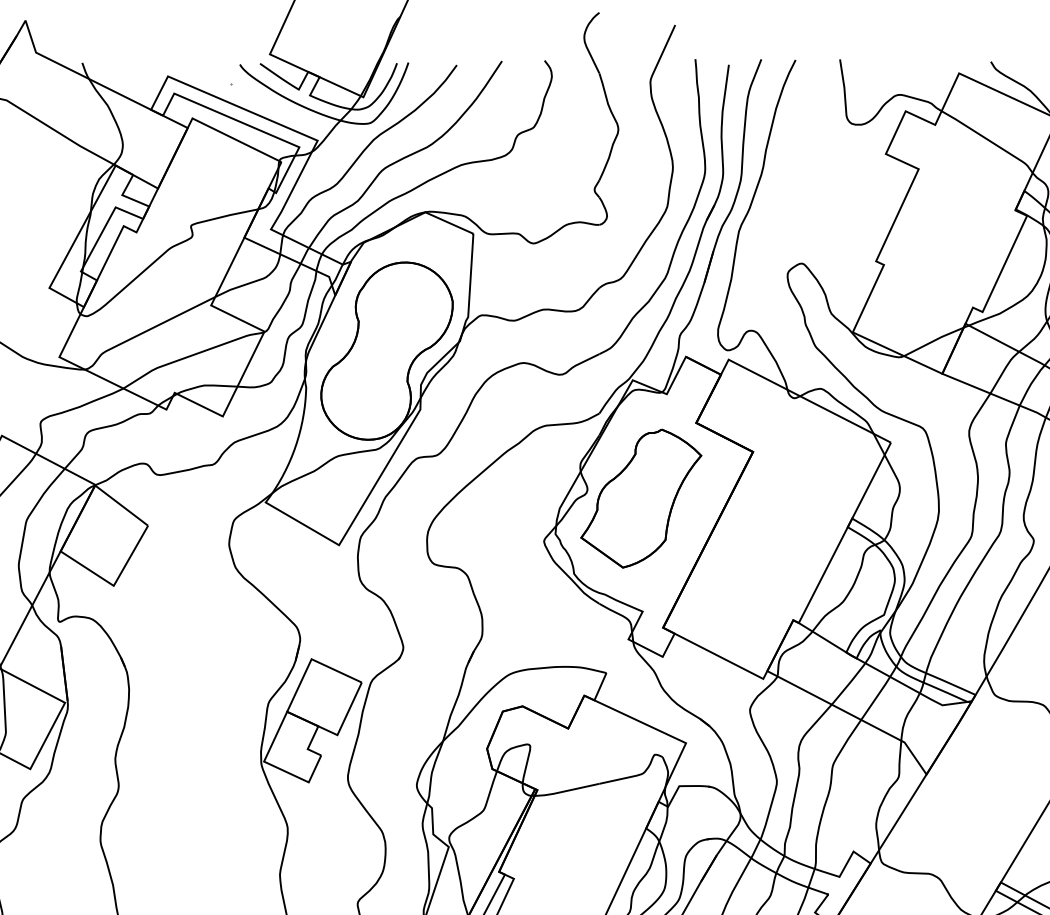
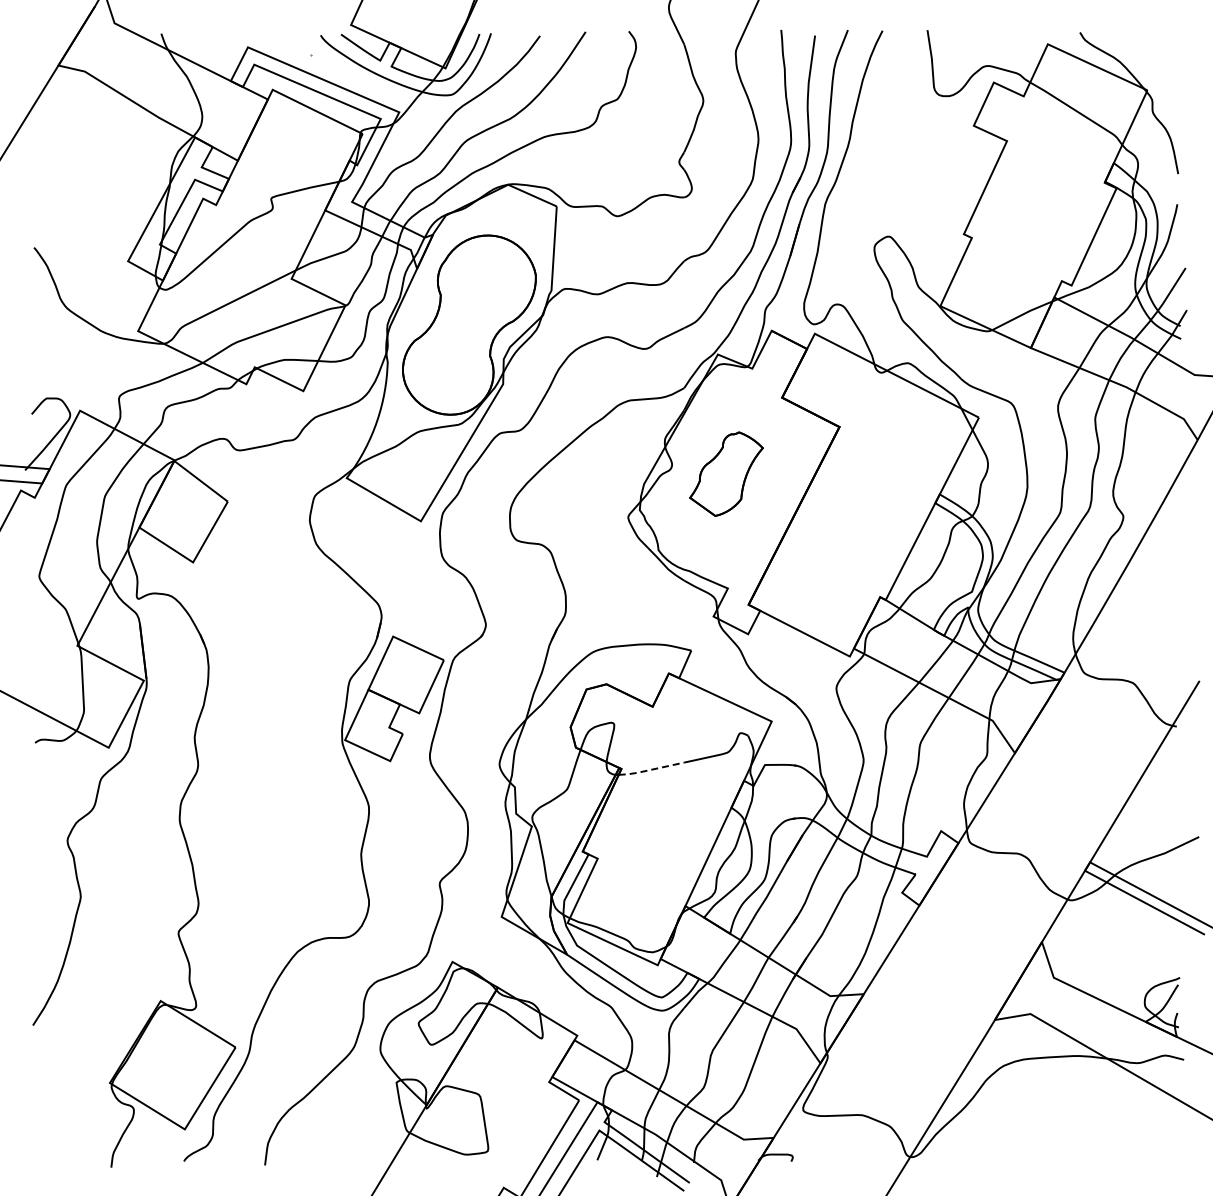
part: (641, 497) -> (726, 473), size x0.6
line: (566, 791) -> (650, 770), solid -> dashed

